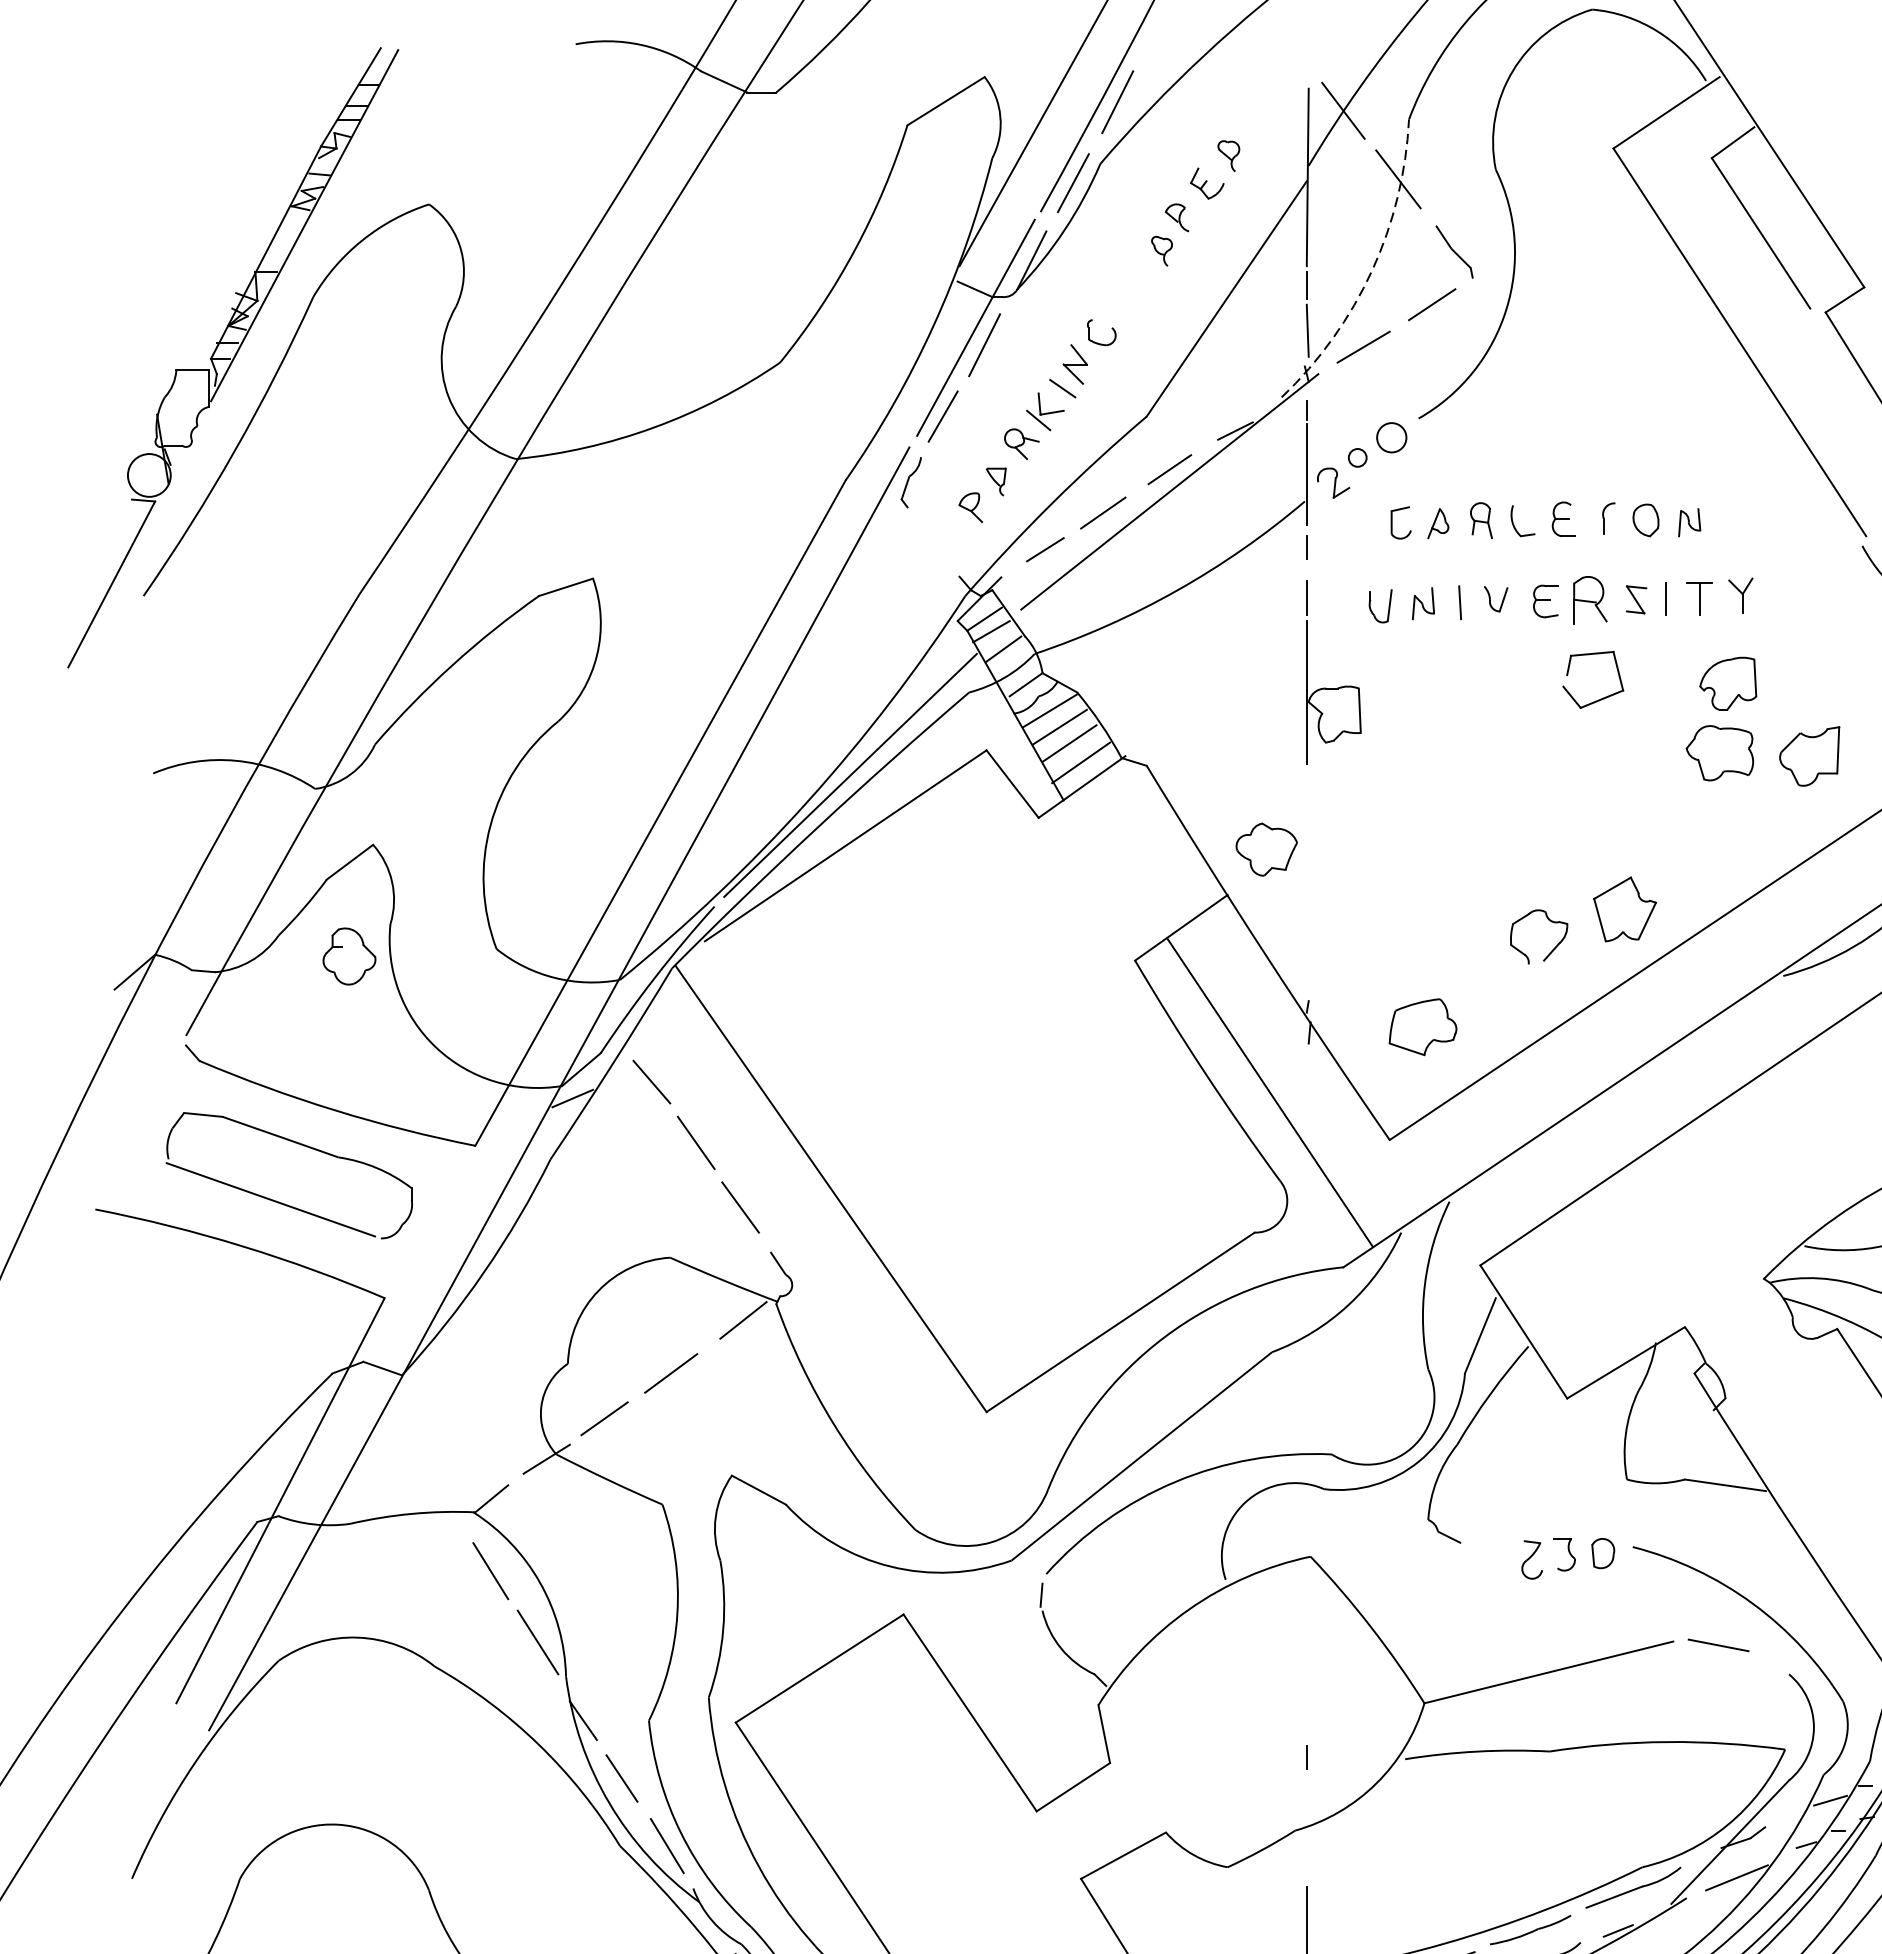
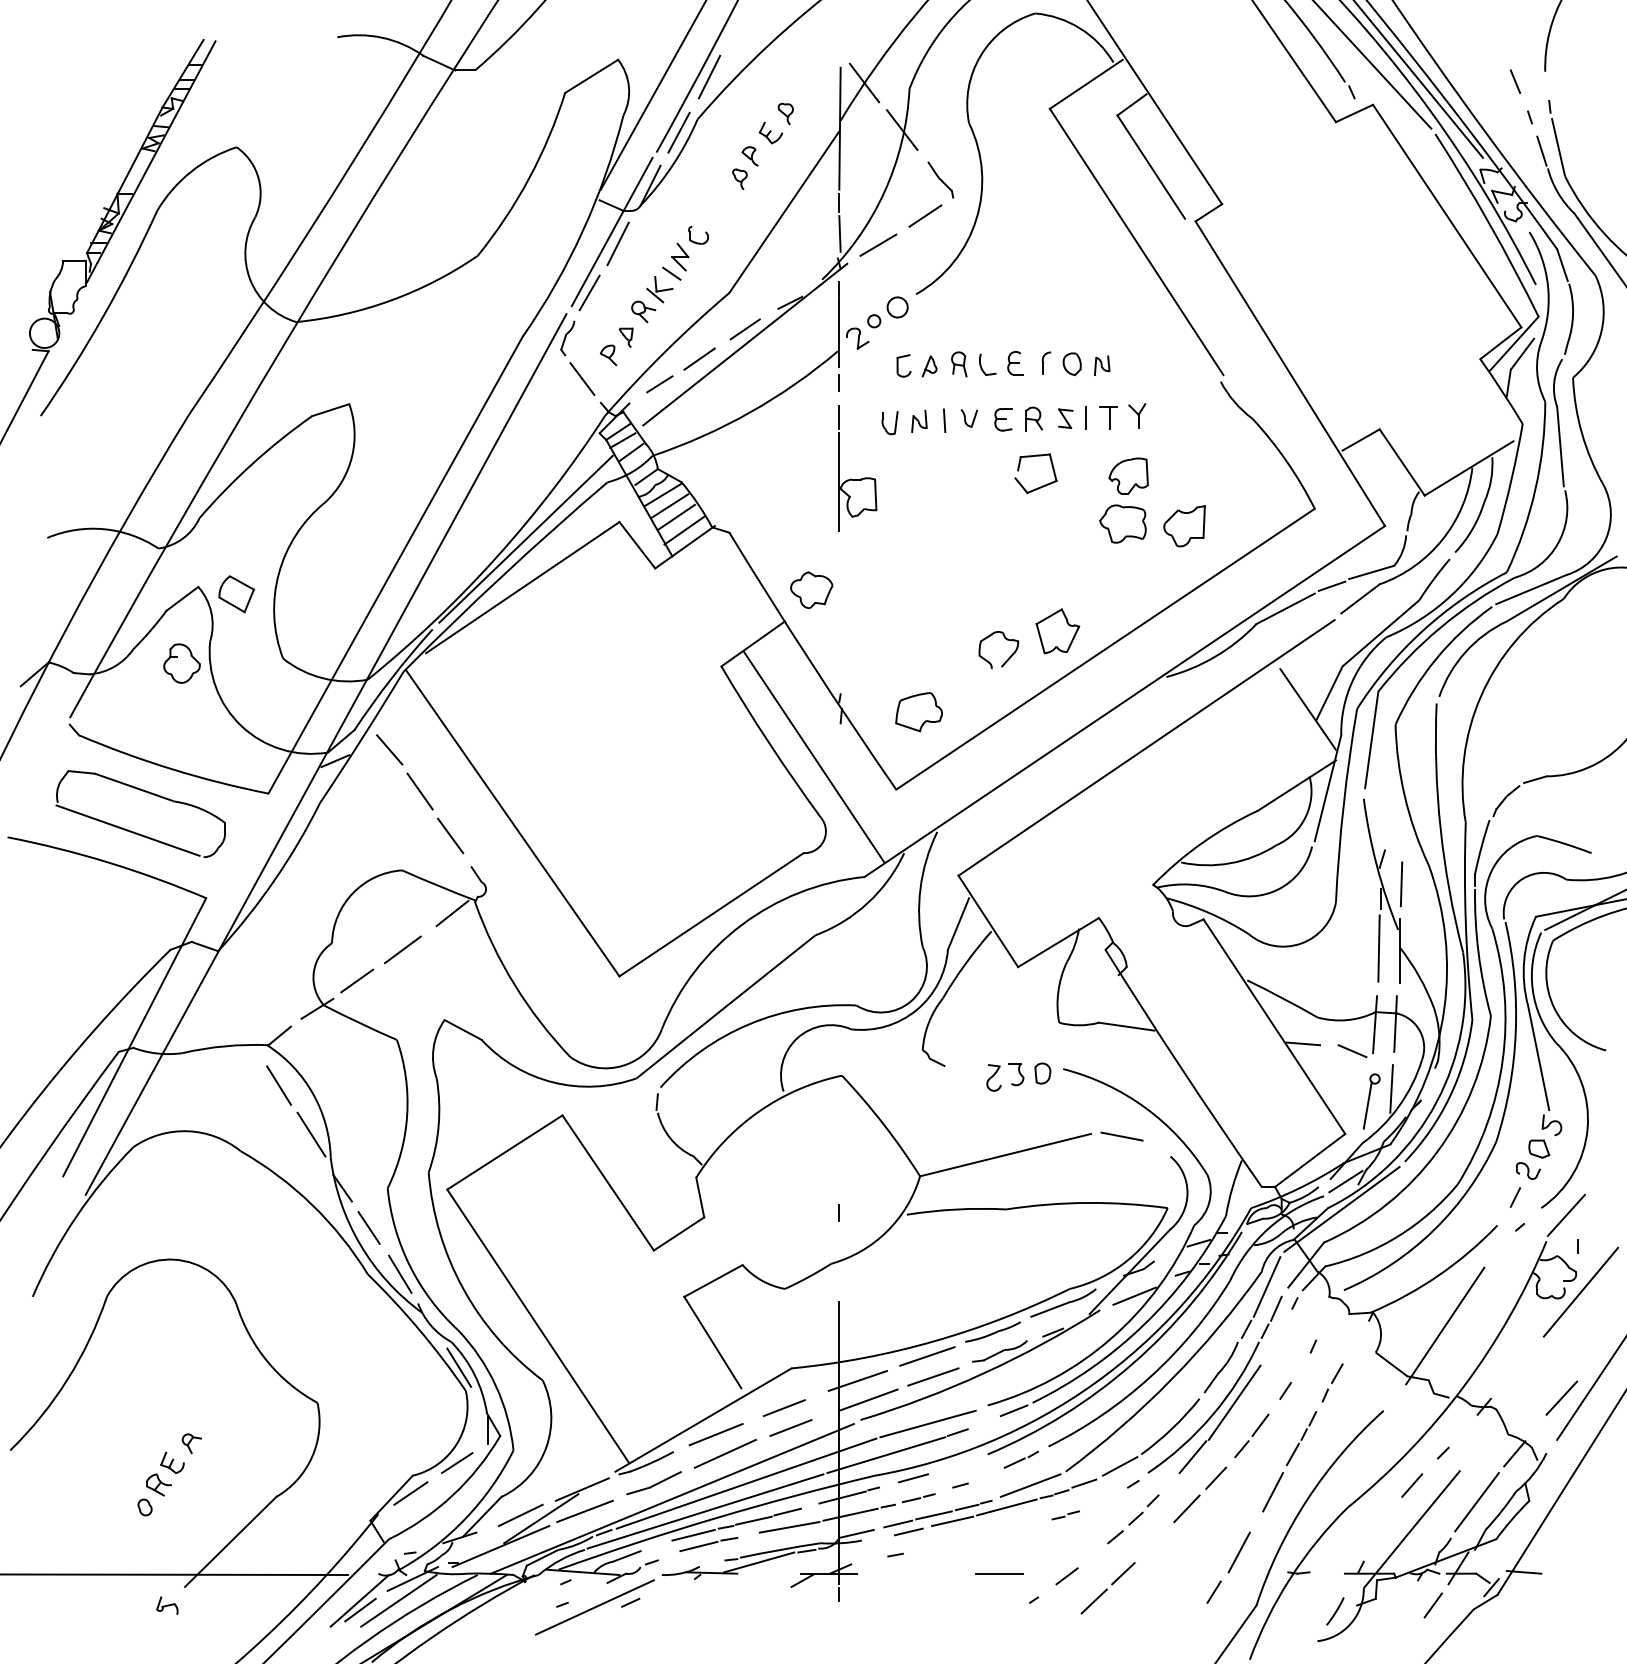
arc: (1372, 270) -> (884, 192), dashed -> solid
line: (932, 541) -> (582, 378), added
part: (1589, 599) -> (1033, 418), size x0.71
part: (428, 855) -> (236, 594), added

